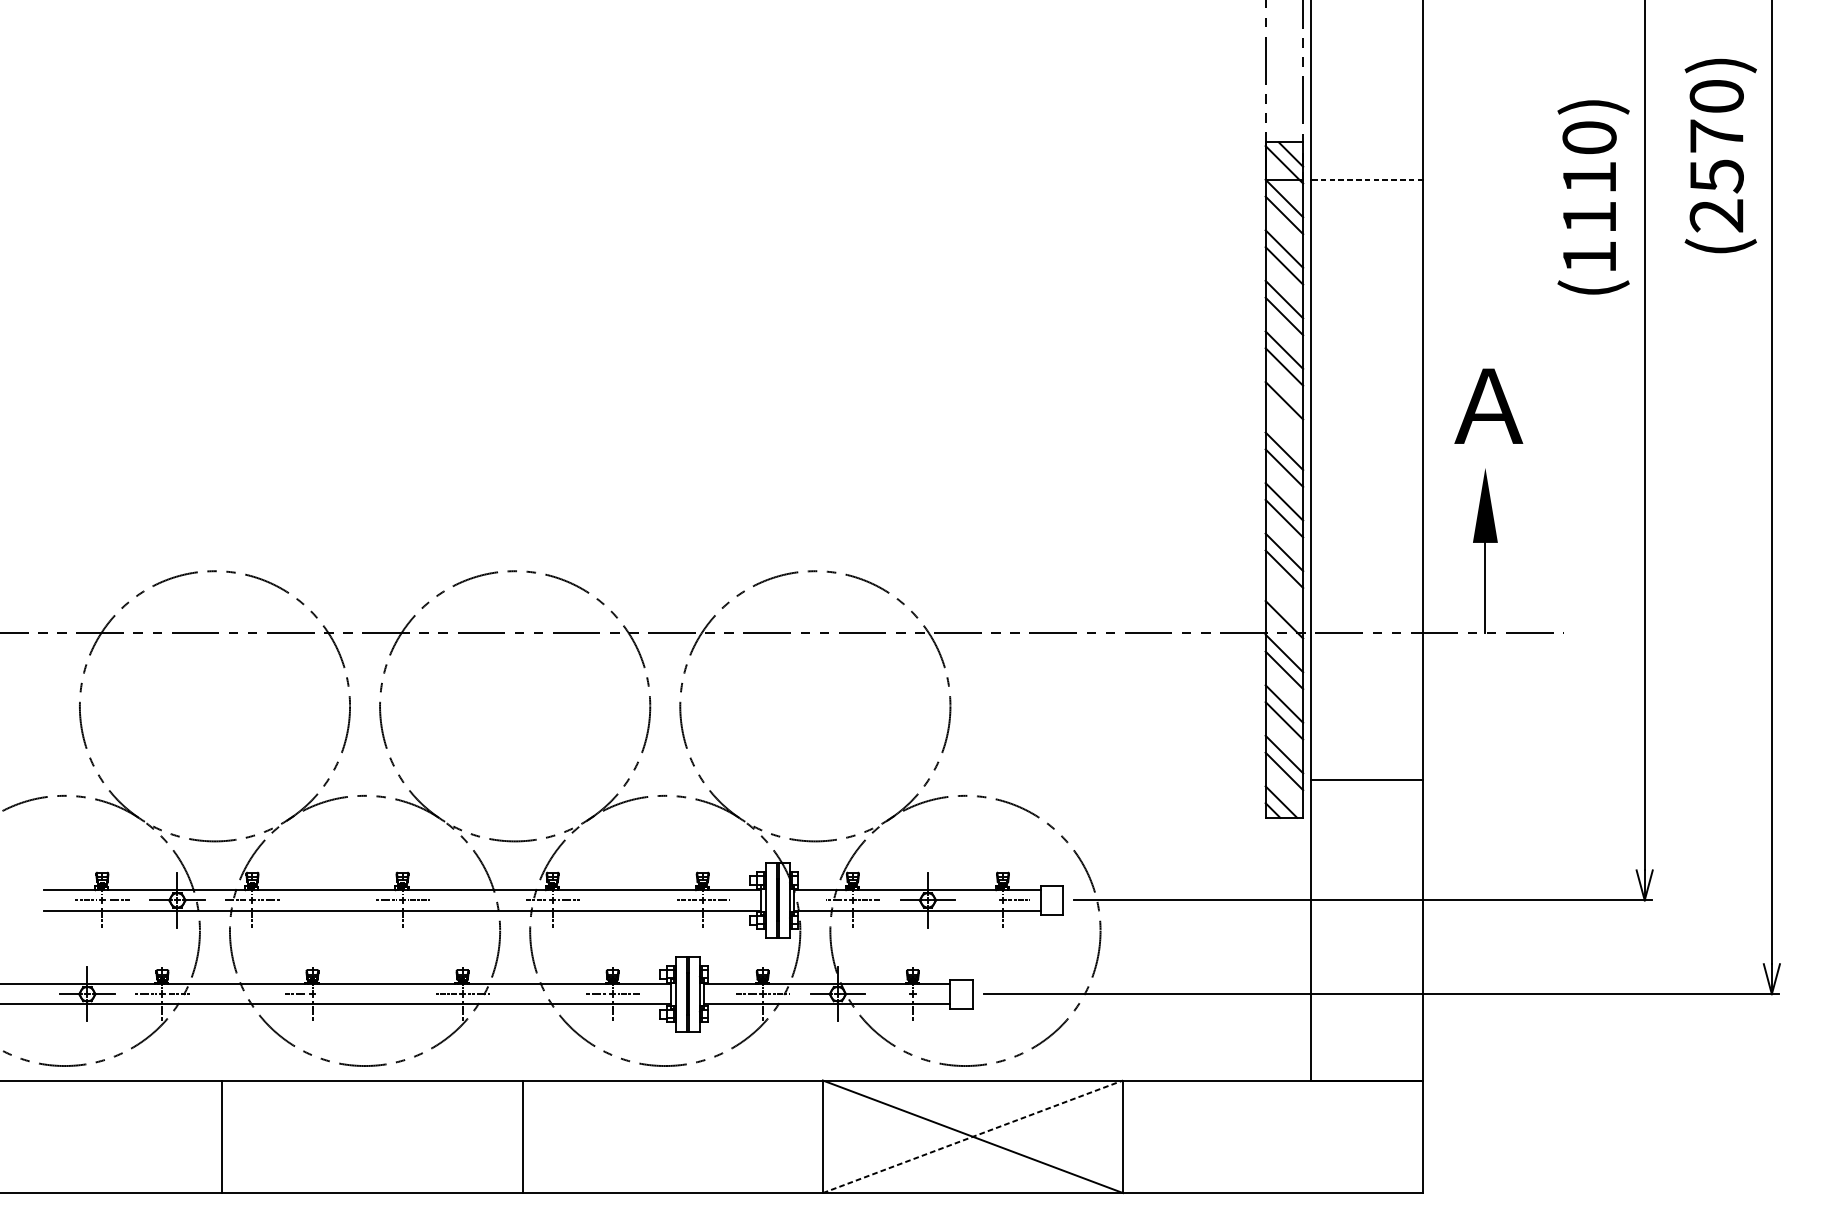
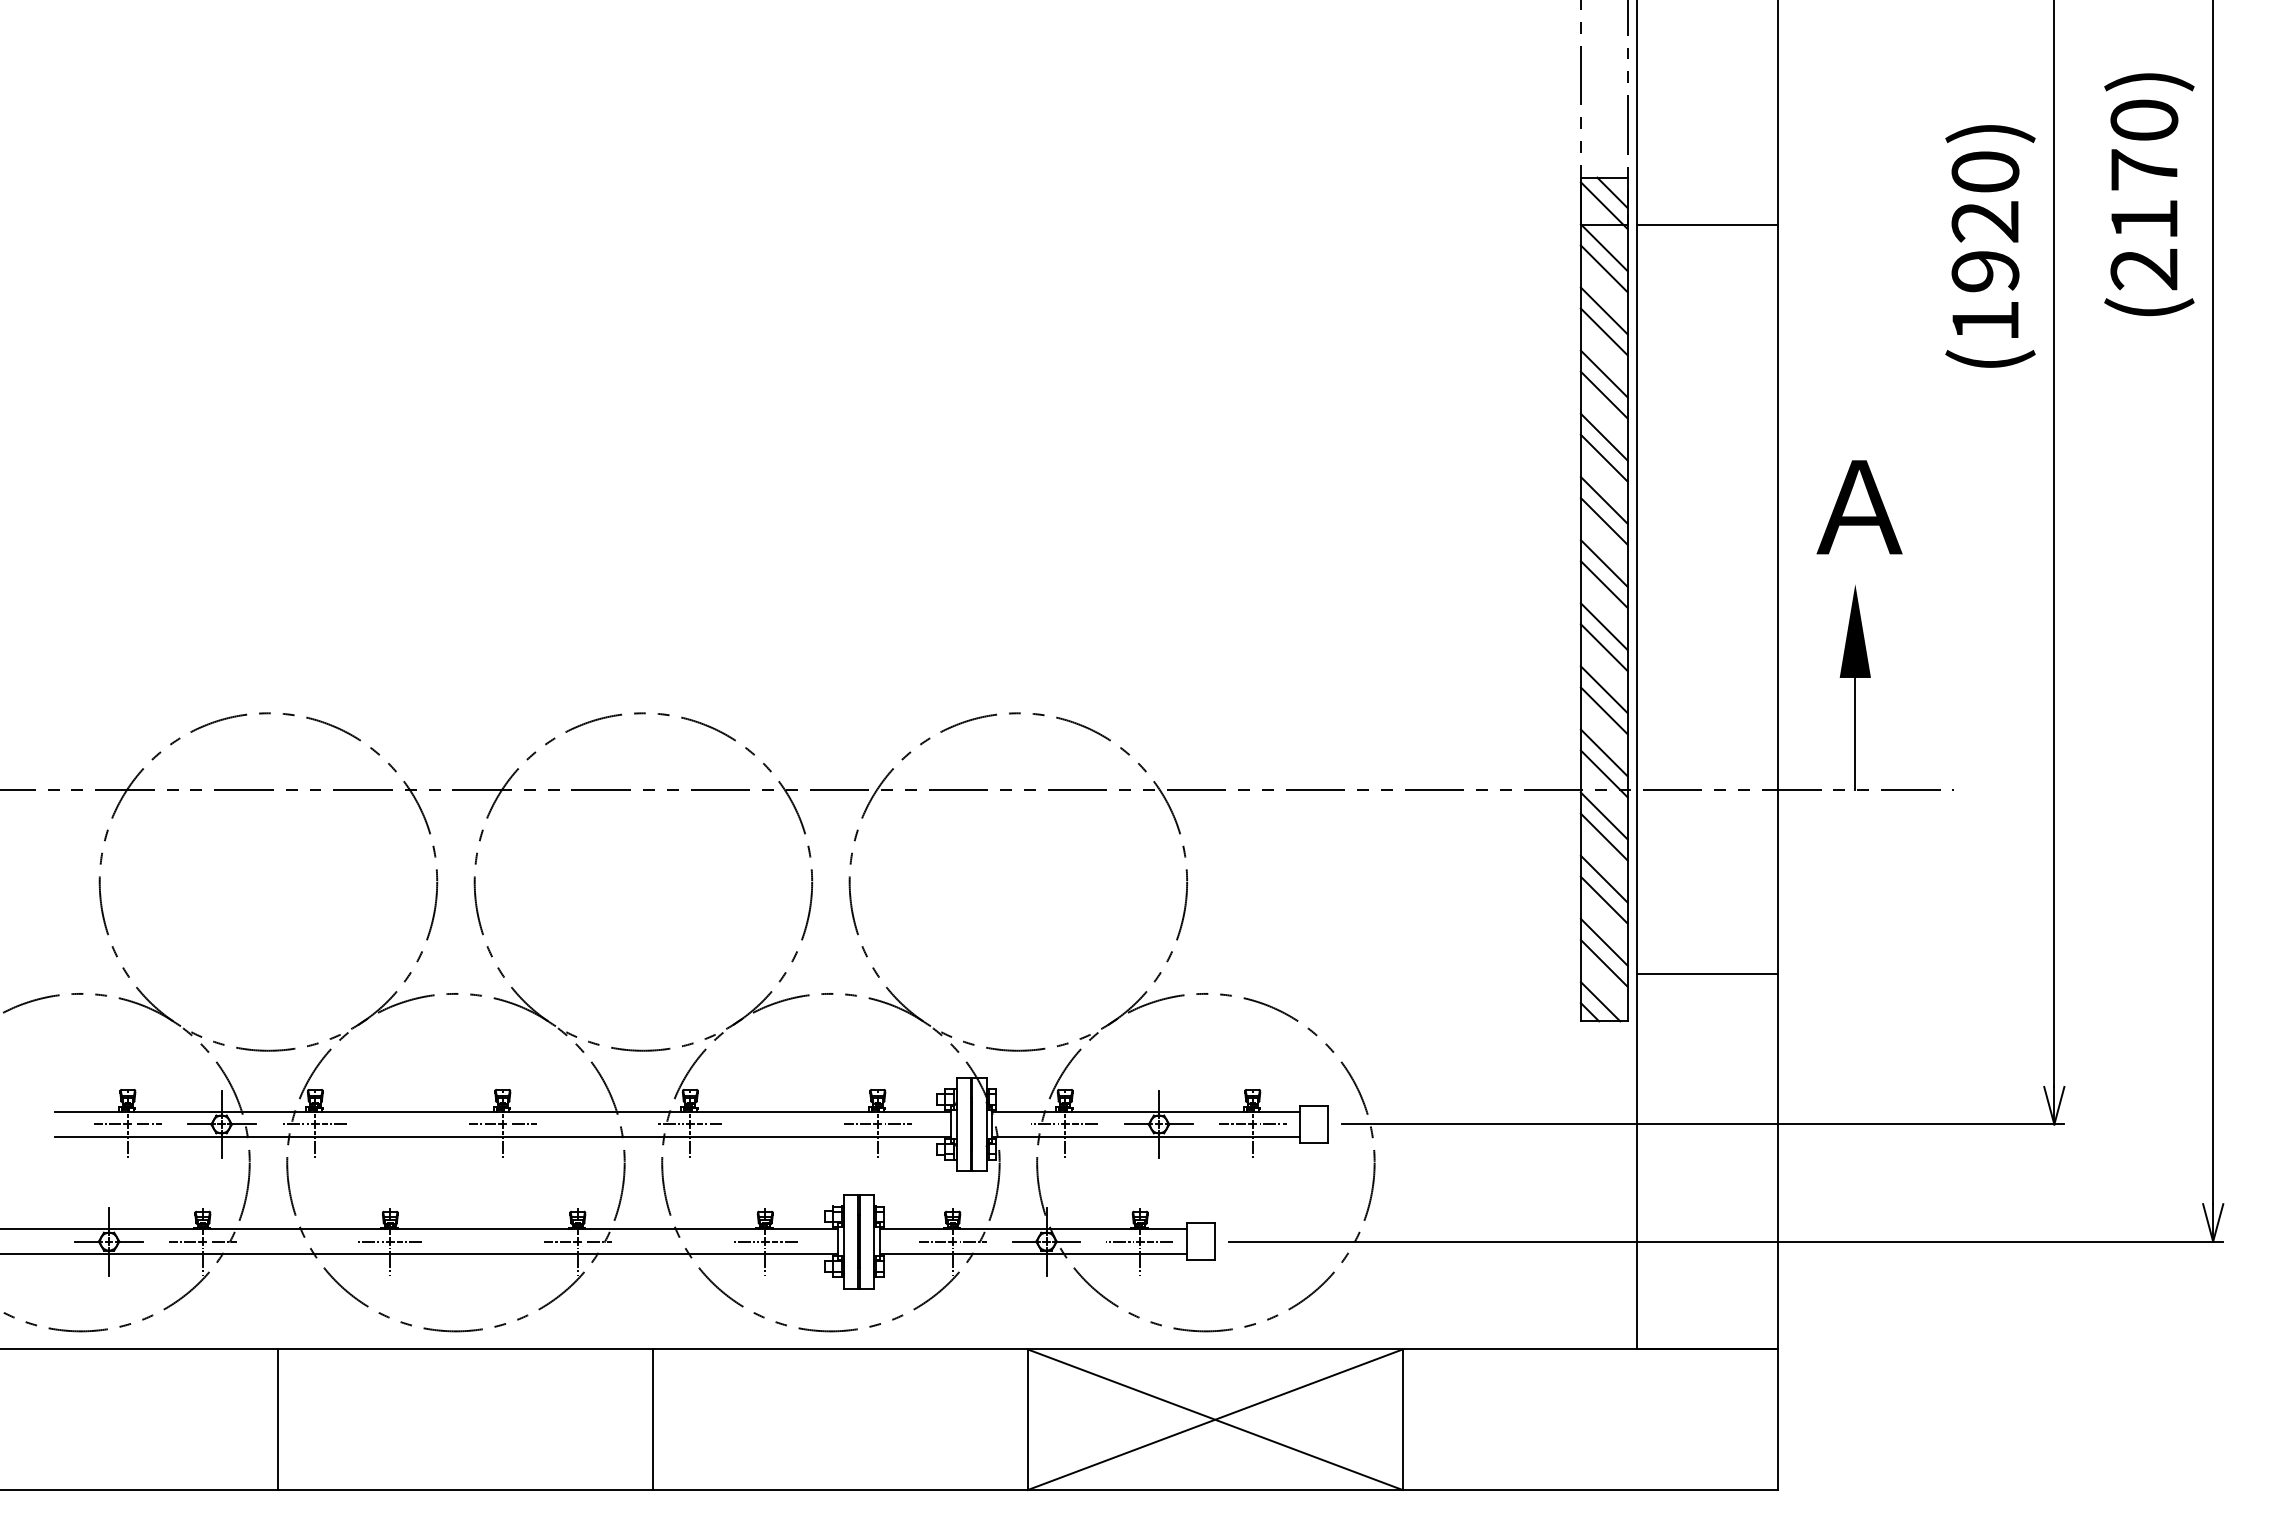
text: (1716, 176) -> (2144, 220), (2570) -> (2170)
line: (1366, 179) -> (1706, 224), dashed -> solid
text: (1589, 197) -> (1985, 246), (1110) -> (1920)
line: (1283, 416) -> (1603, 520), added
line: (1283, 602) -> (1603, 752), added
line: (986, 900) -> (1232, 1124), added
line: (328, 994) -> (410, 1241), added
line: (896, 994) -> (1119, 1241), added
line: (929, 994) -> (1160, 1241), added
line: (973, 1136) -> (1215, 1419), dashed -> solid

